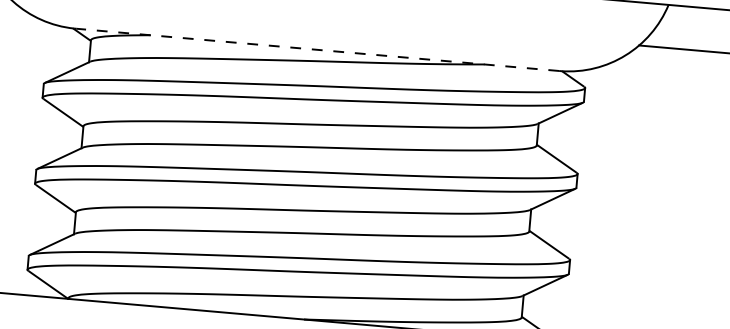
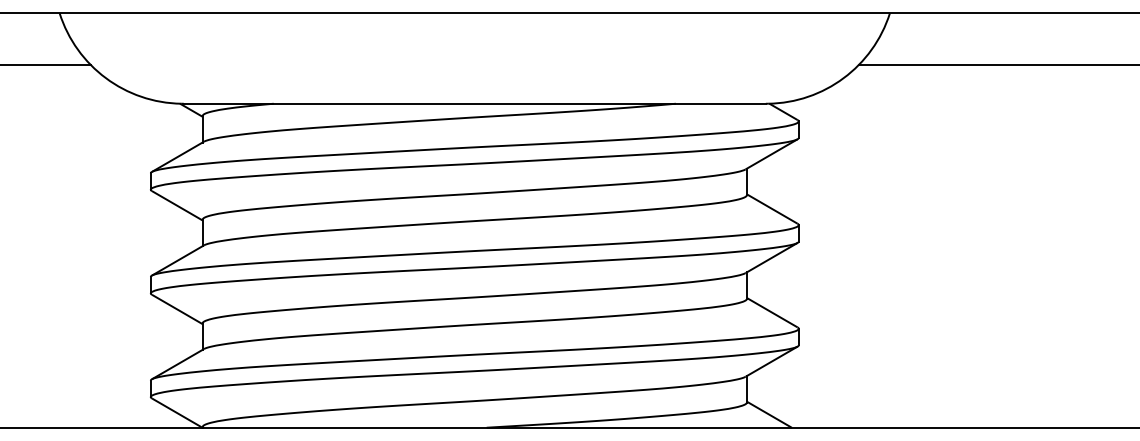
line: (317, 49) -> (474, 103), dashed -> solid

